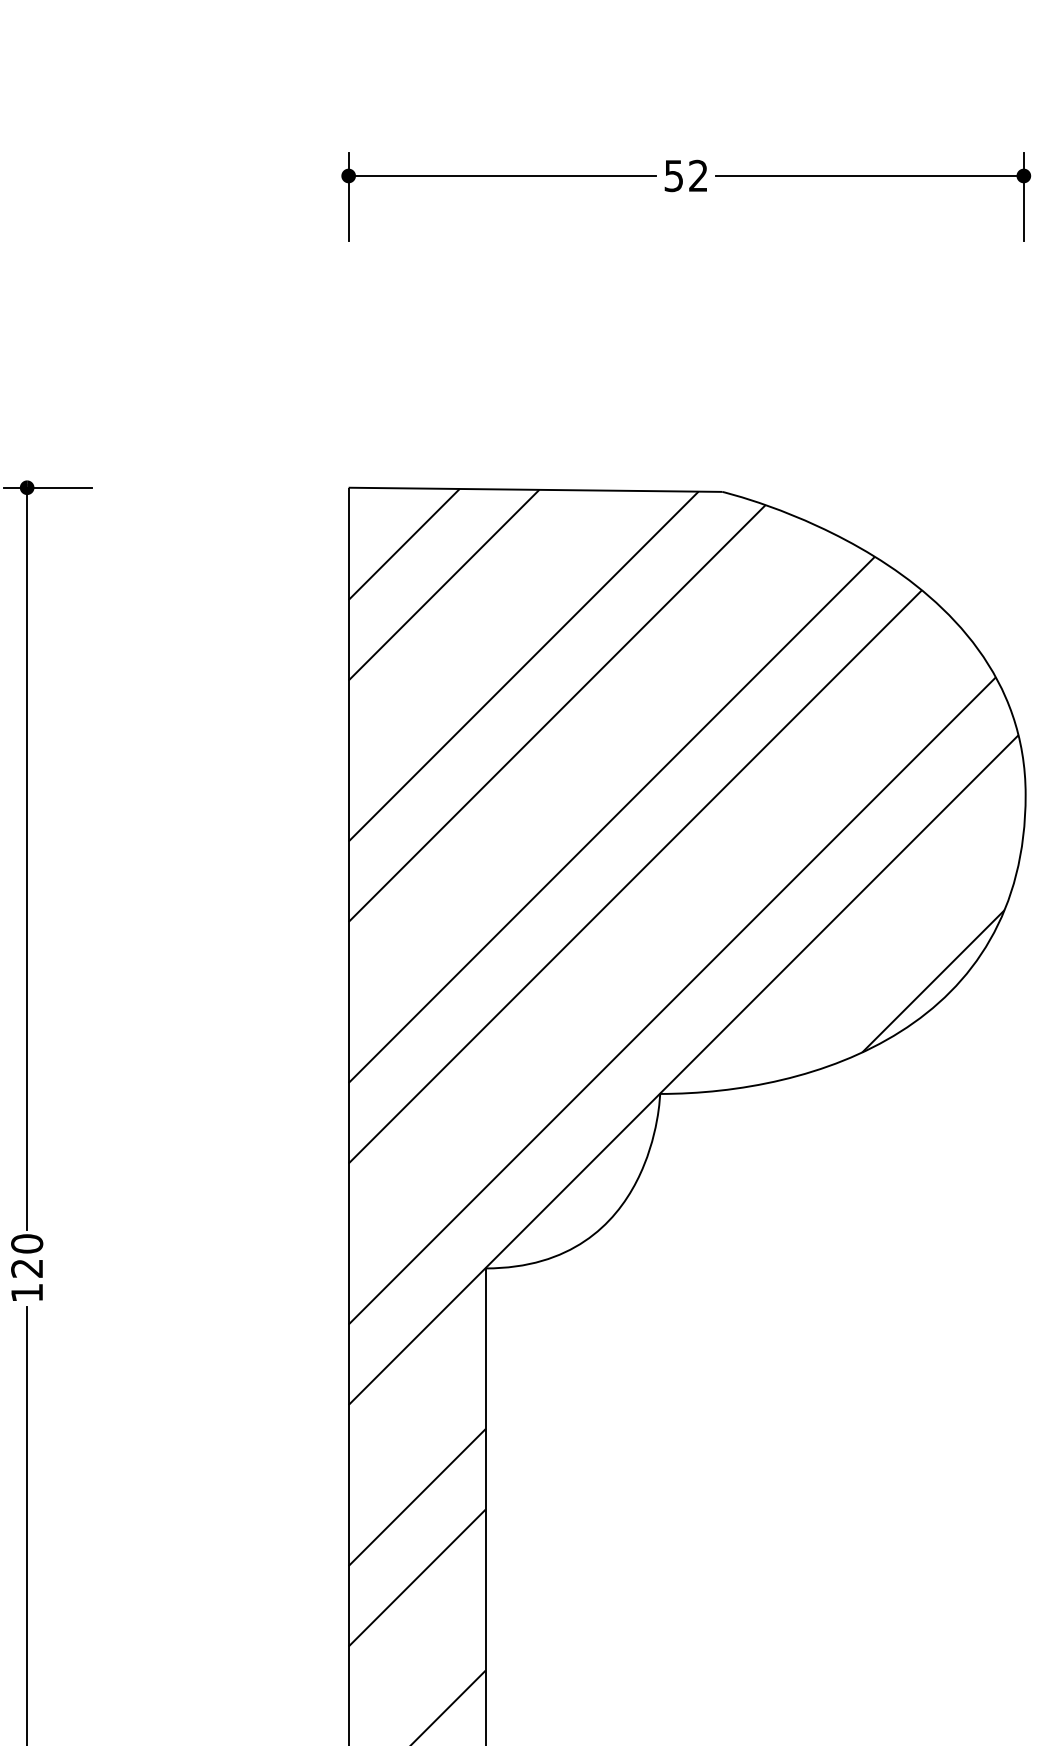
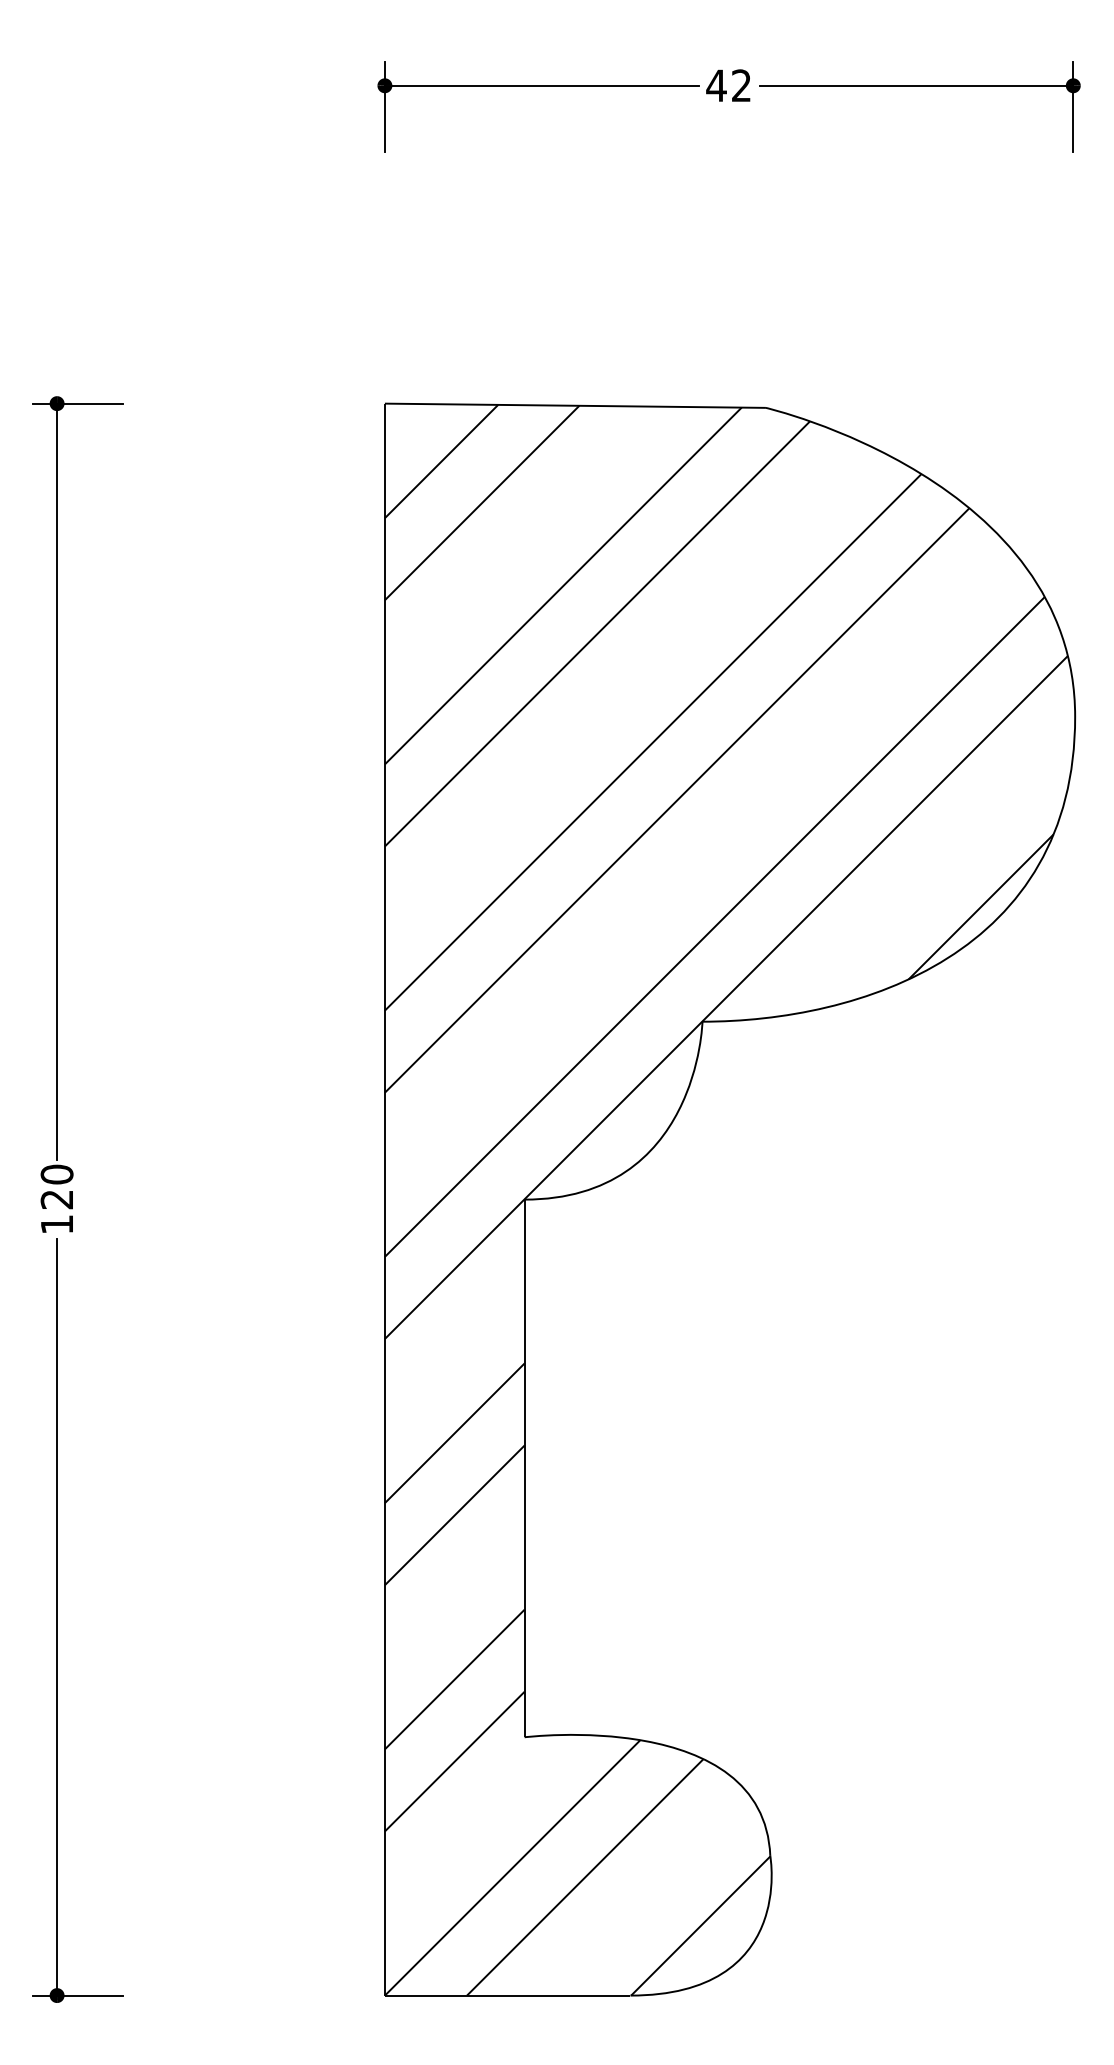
text: (673, 175) -> (716, 85), 52 -> 42

